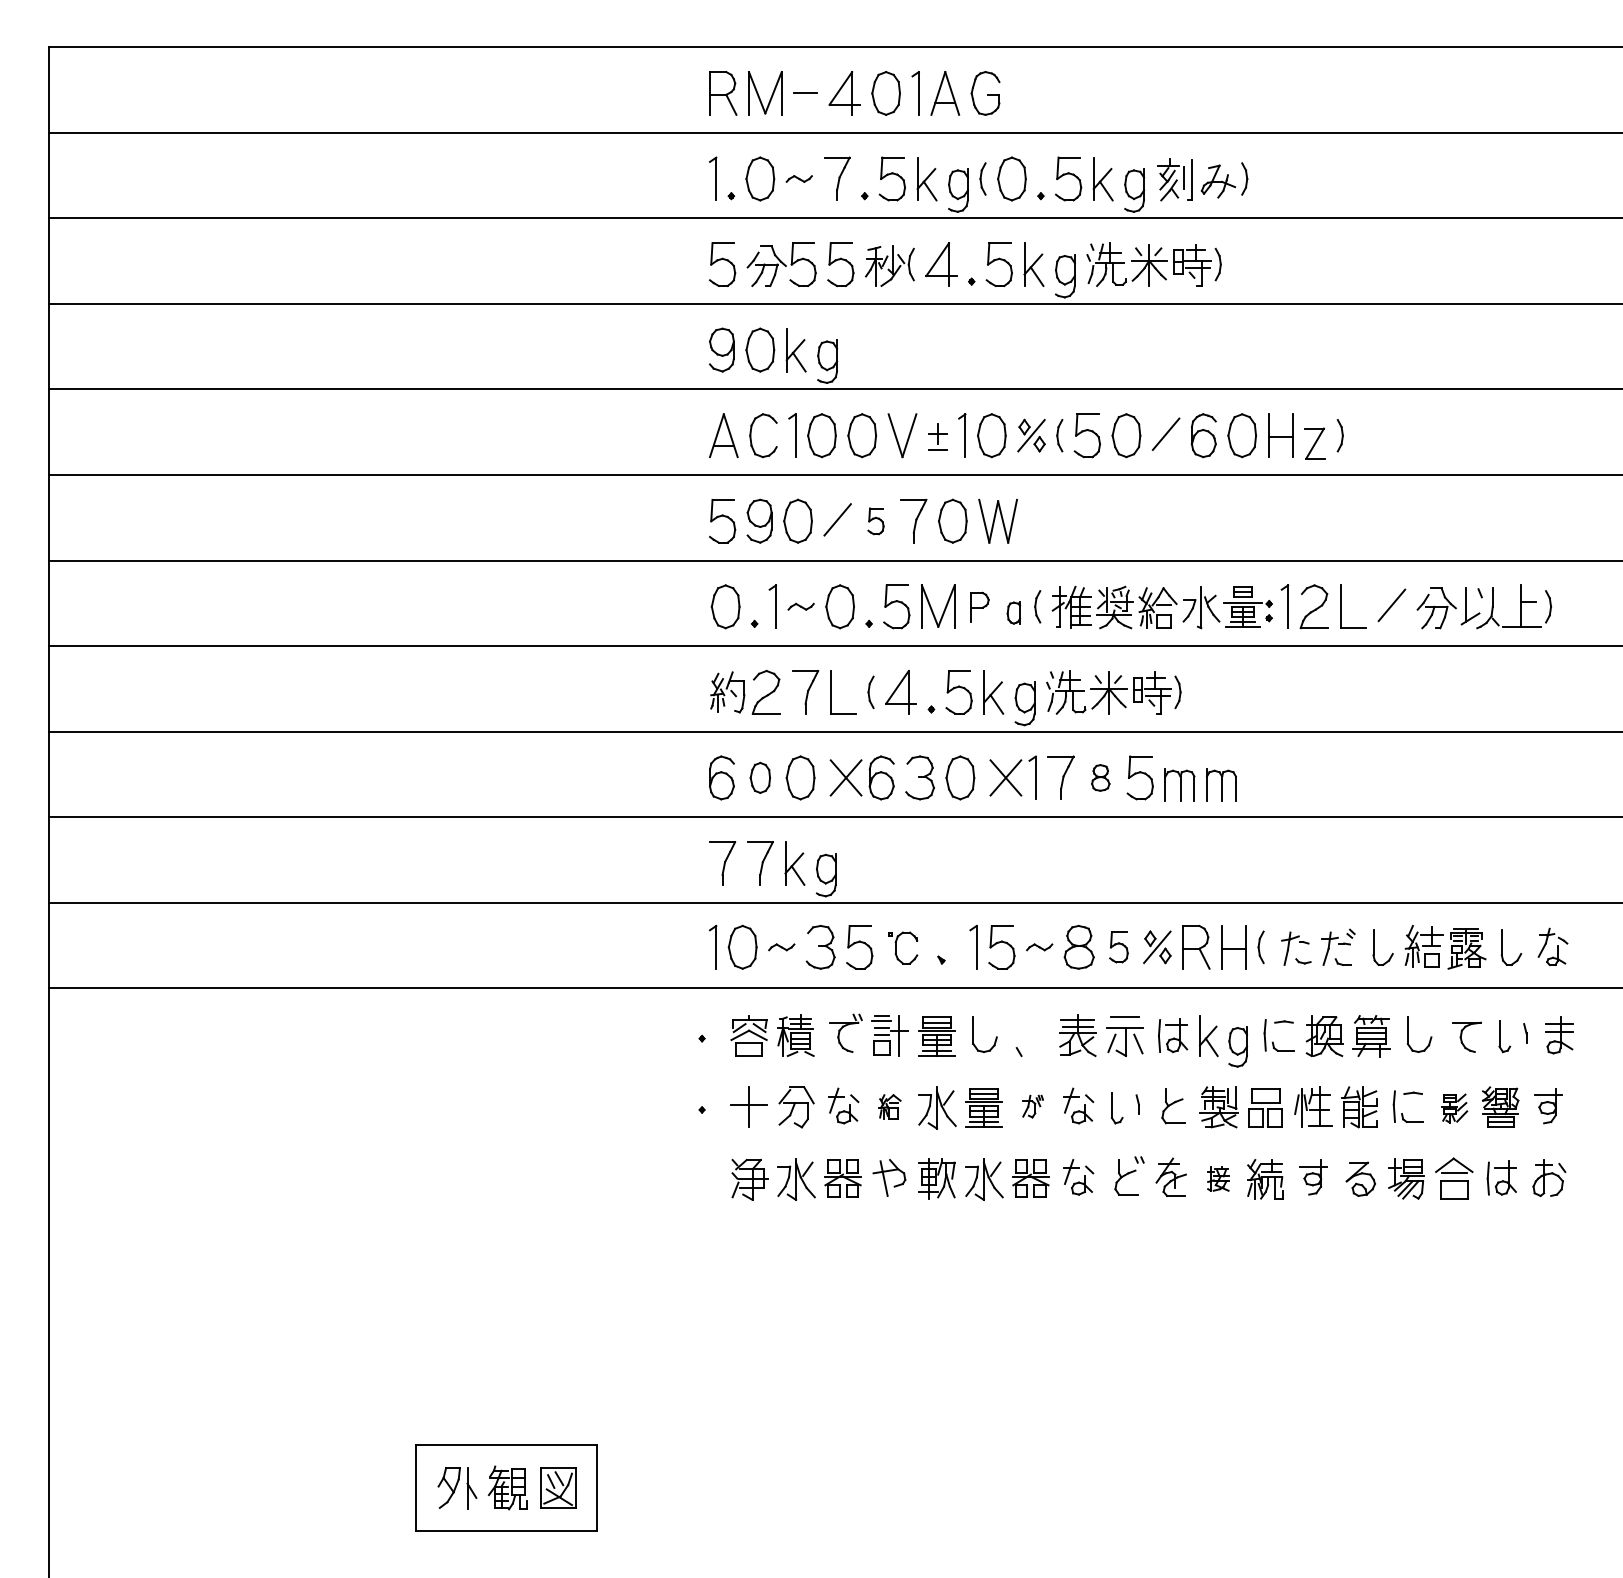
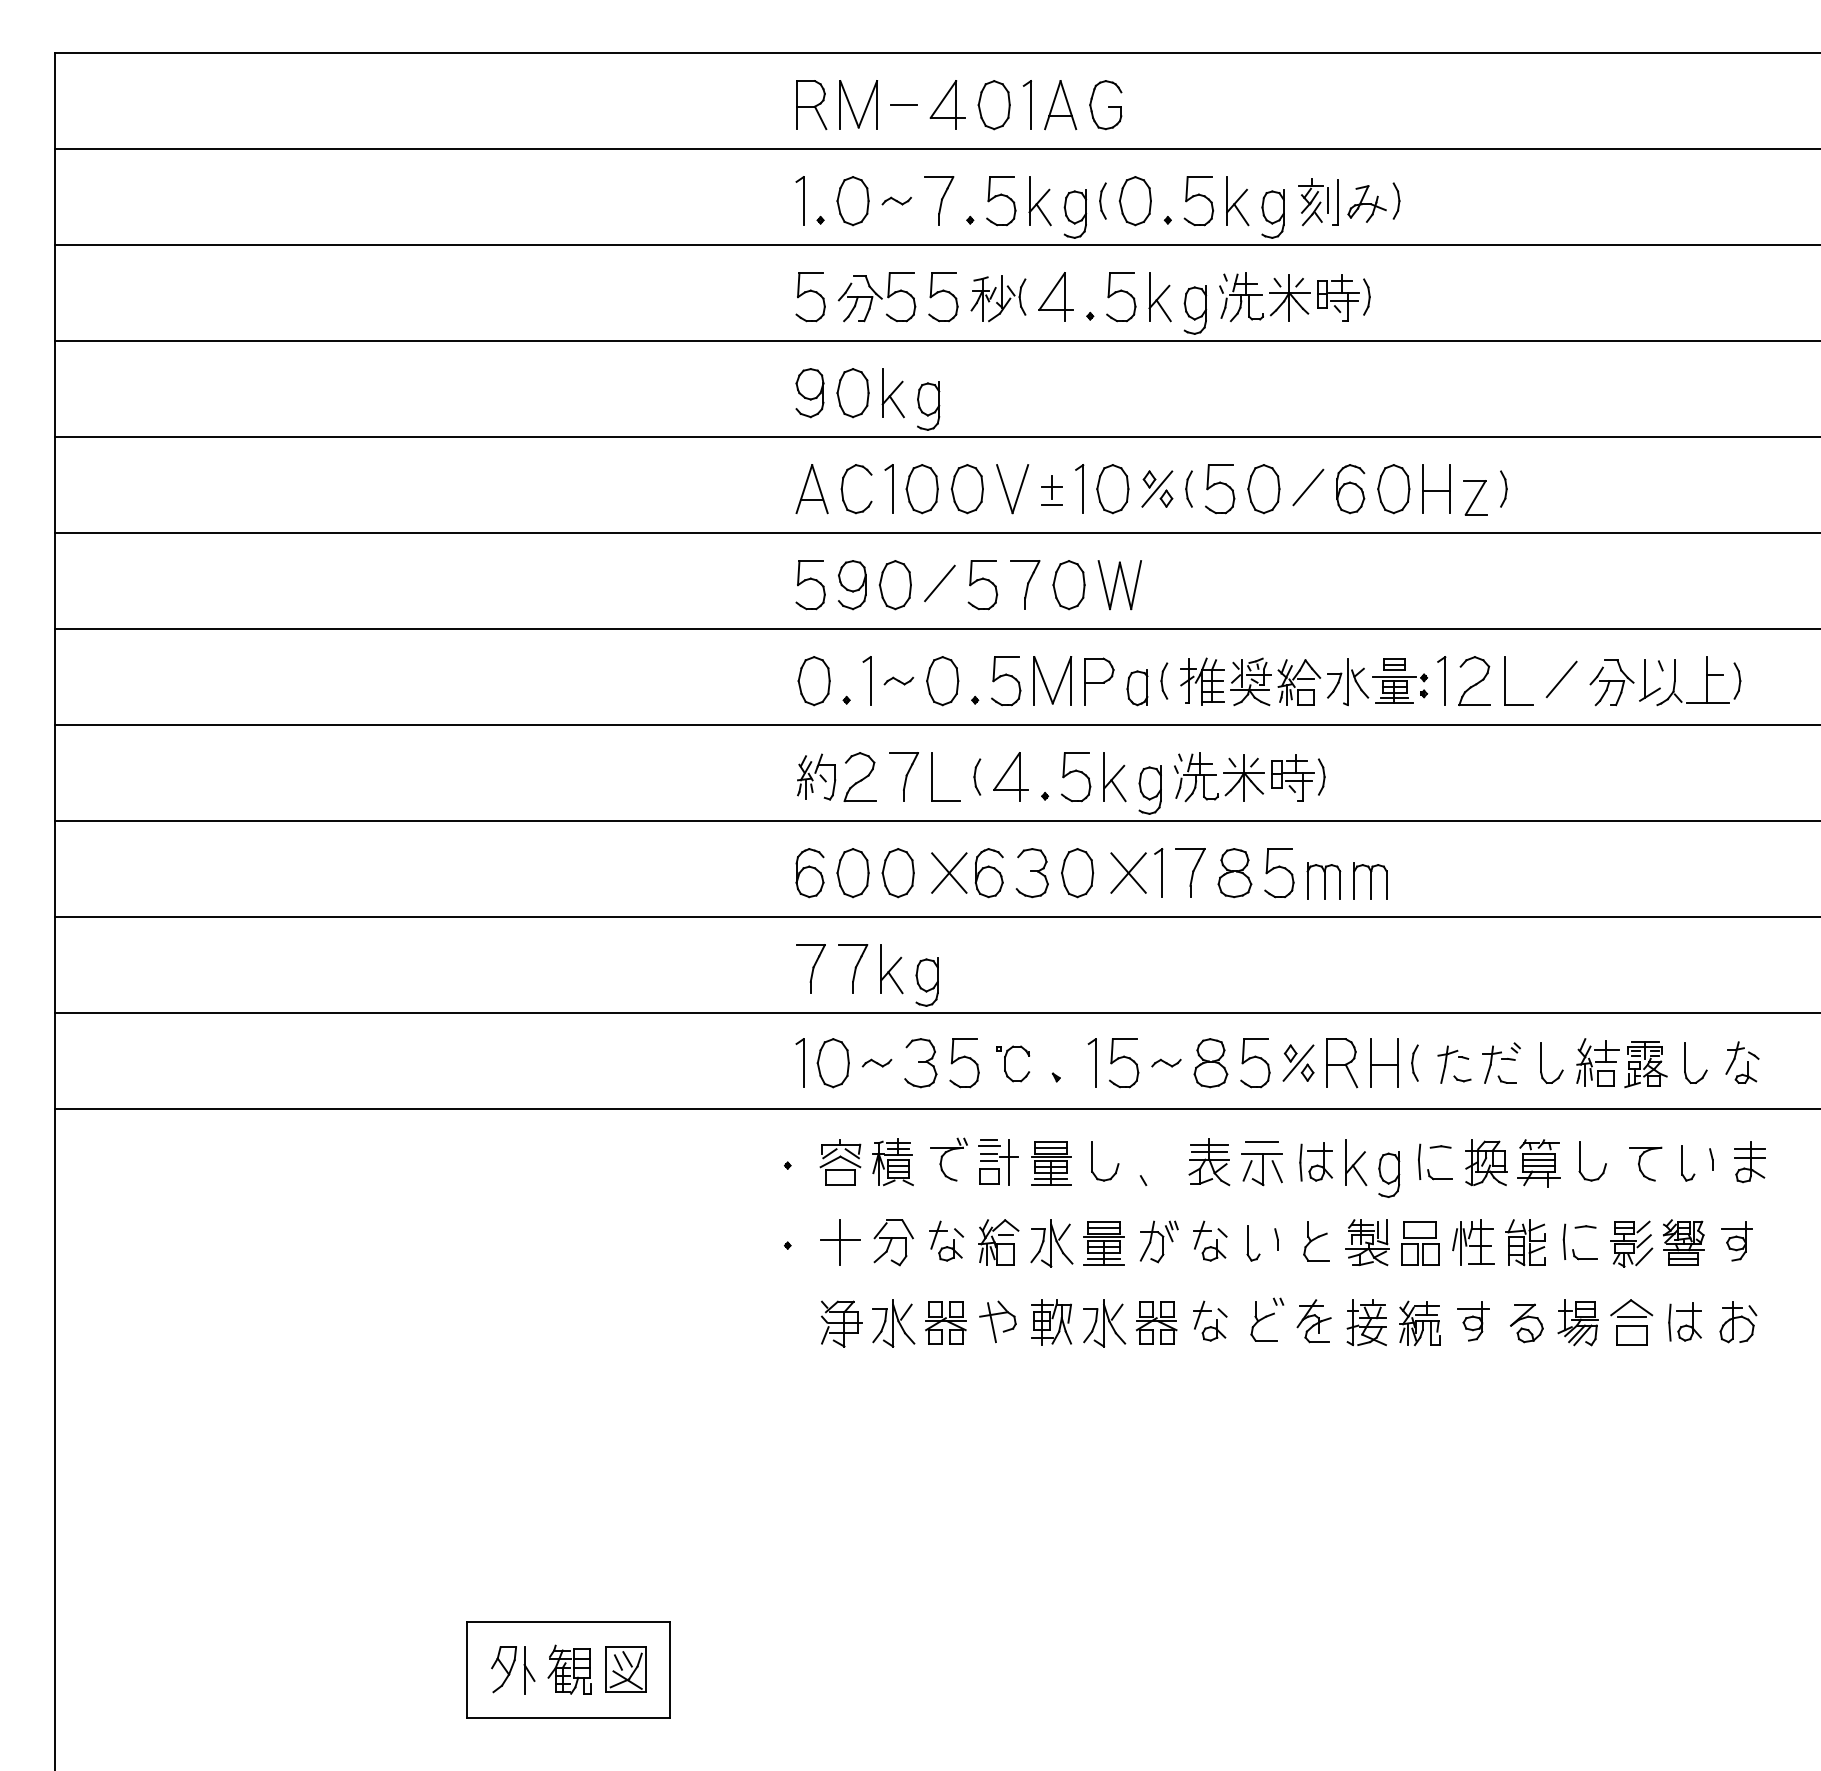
part: (875, 521) -> (982, 585), size x1.67
part: (979, 606) -> (1098, 680), size x1.43
part: (1013, 612) -> (1137, 687), size x1.43
part: (760, 777) -> (853, 872), size x1.43
part: (1100, 777) -> (1234, 872), size x1.67
part: (1118, 947) -> (1254, 1063), size x1.43
part: (889, 1106) -> (998, 1241), size x1.67
part: (1032, 1106) -> (1158, 1241), size x1.67
part: (1454, 1108) -> (1631, 1243), size x1.43
part: (1218, 1178) -> (1367, 1322), size x1.67

